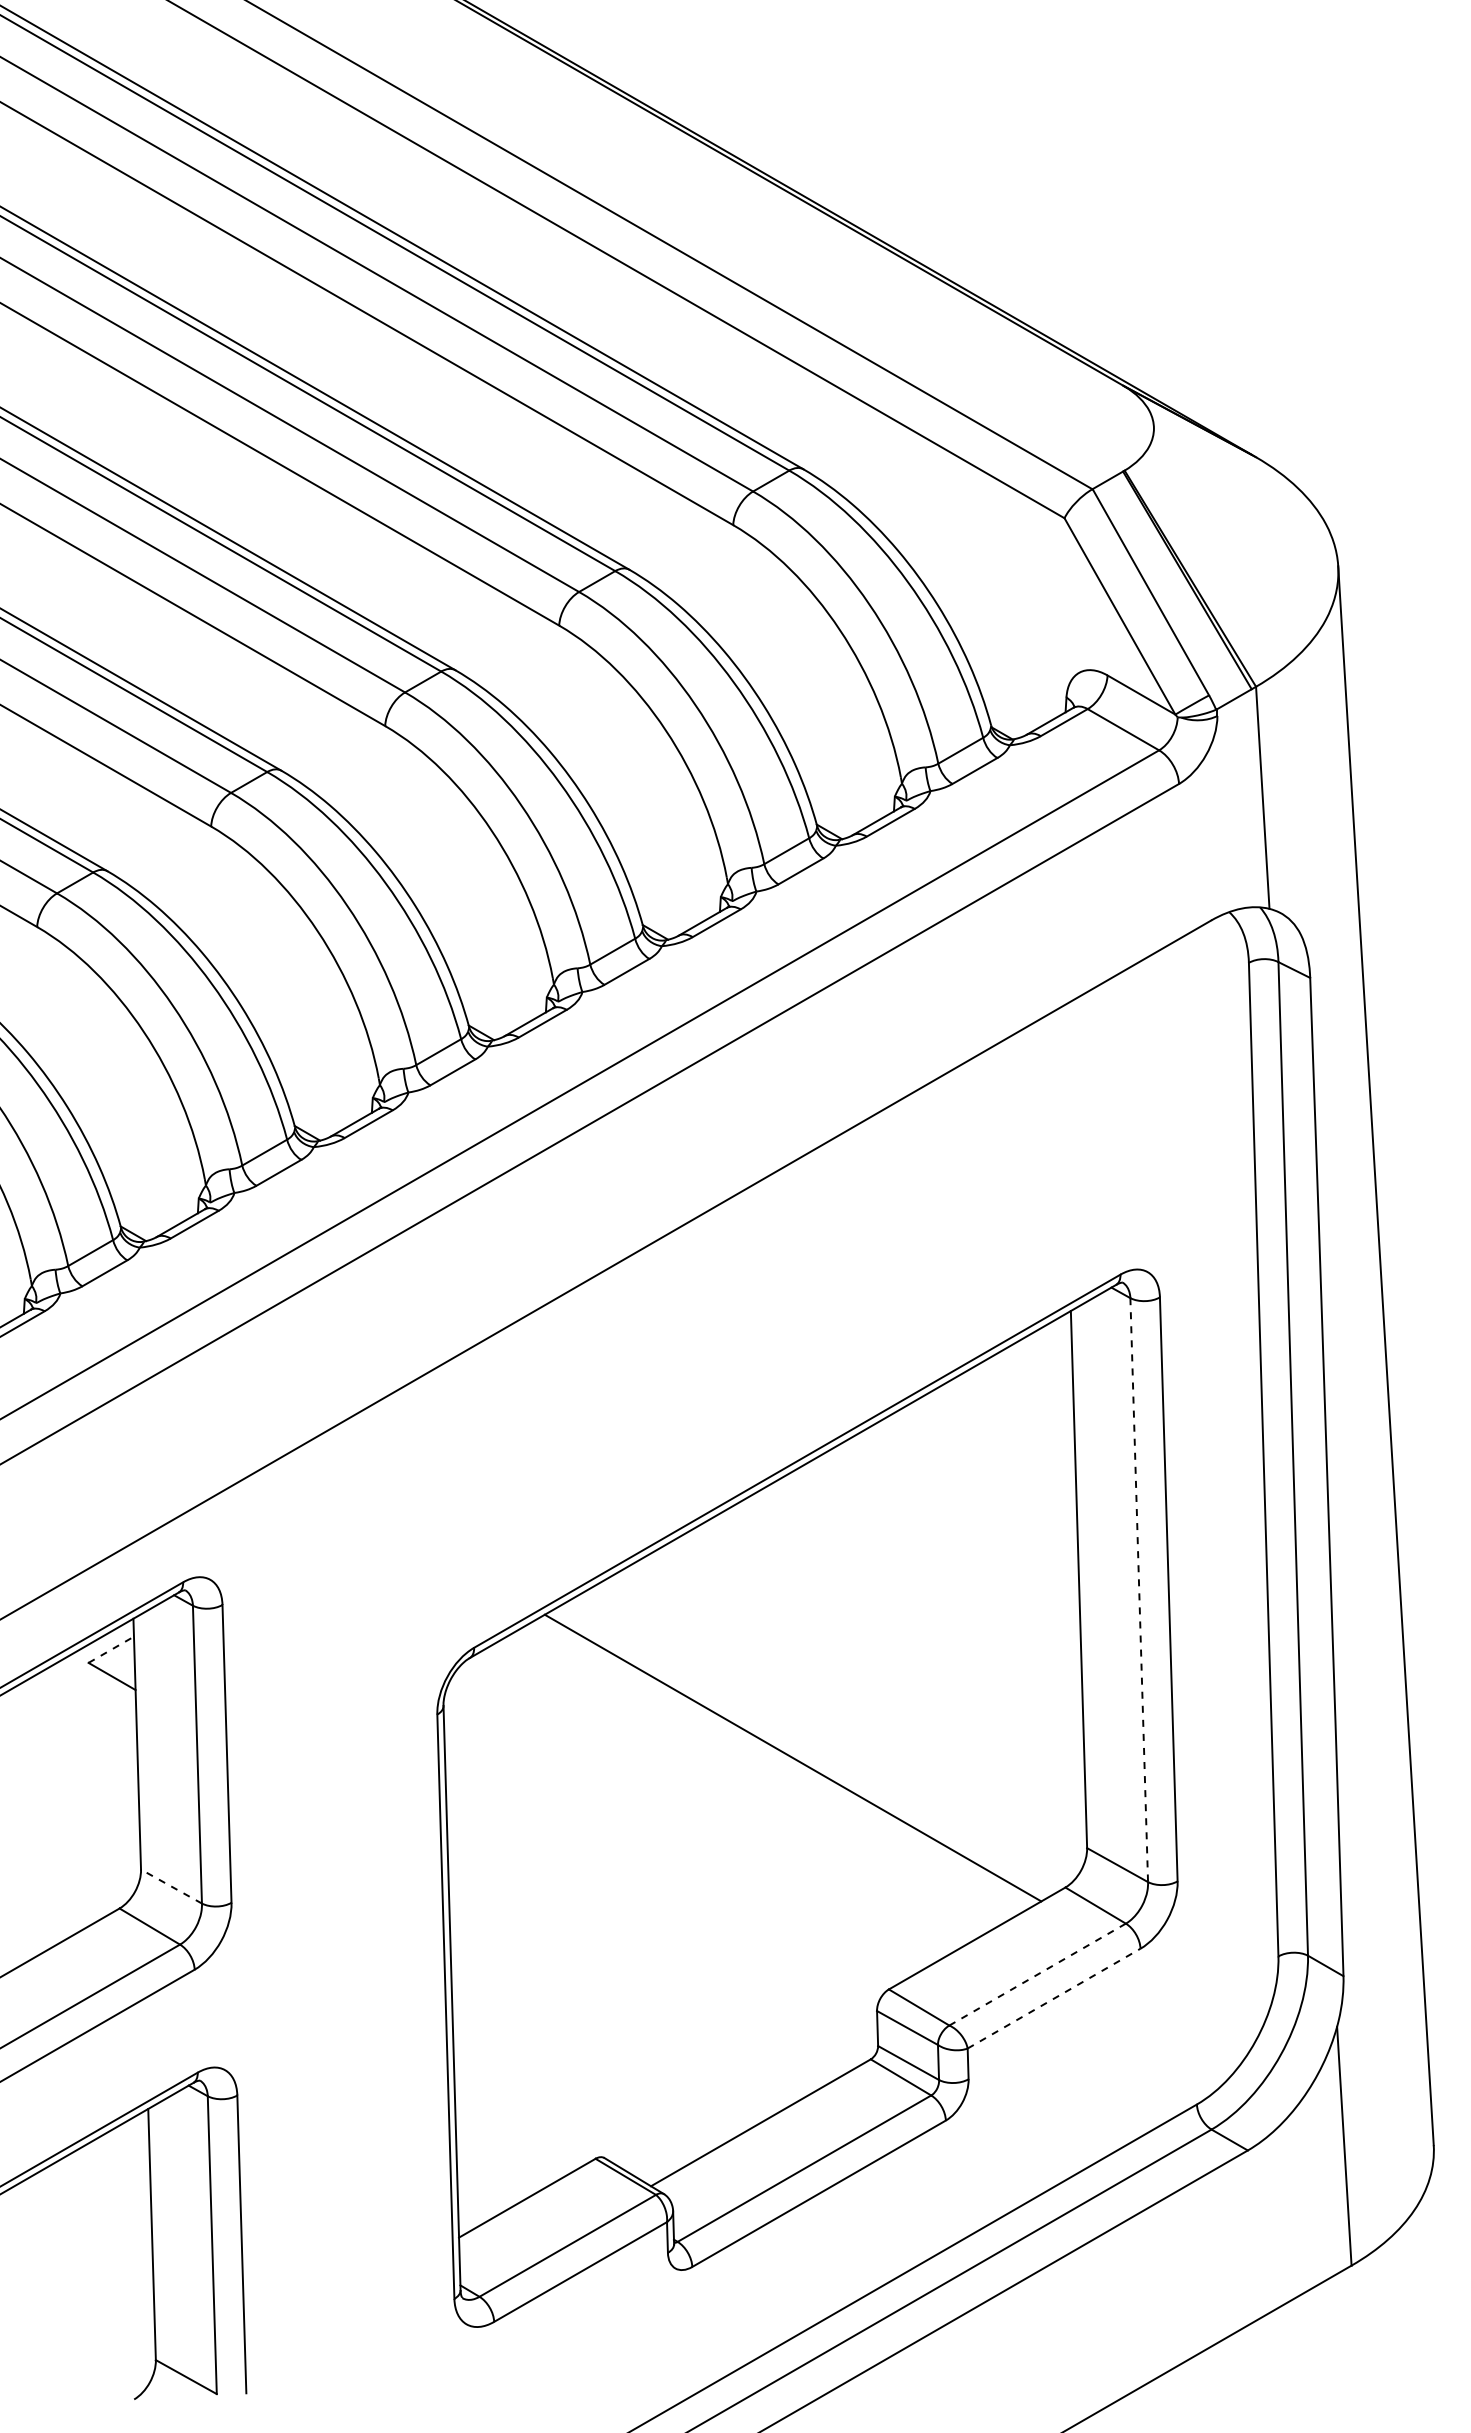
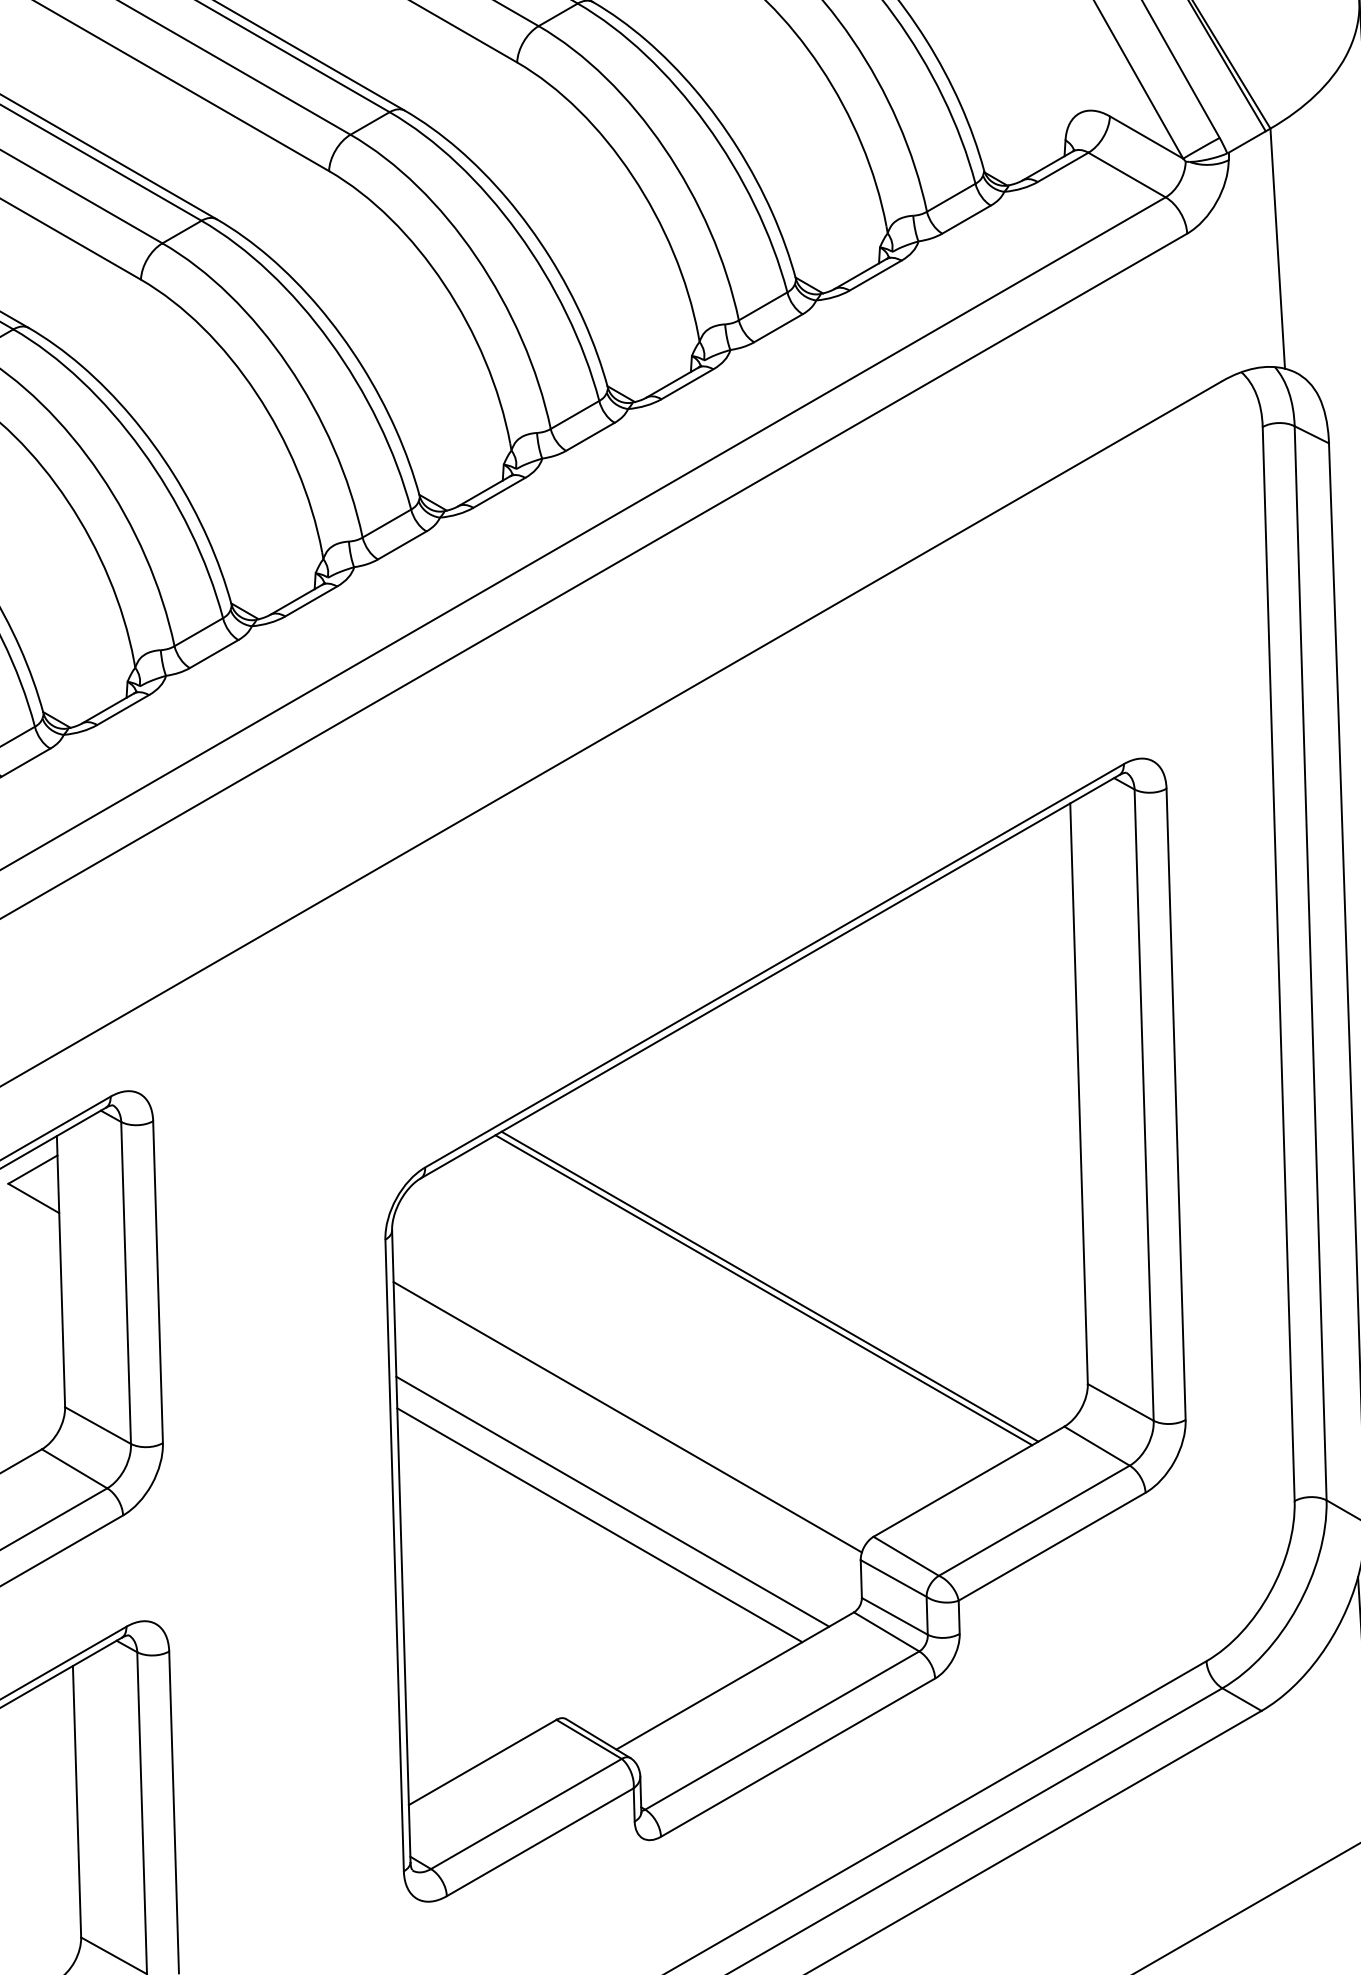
line: (1139, 1590) -> (1144, 1105), dashed -> solid
line: (111, 1649) -> (33, 1169), dashed -> solid
line: (787, 1761) -> (763, 1290), added
line: (661, 1878) -> (627, 1416), added
line: (171, 1886) -> (98, 1425), dashed -> solid
line: (647, 1956) -> (612, 1501), added
line: (1037, 1974) -> (1034, 1520), dashed -> solid
line: (635, 1978) -> (599, 1524), added
line: (1054, 1998) -> (1052, 1546), dashed -> solid

